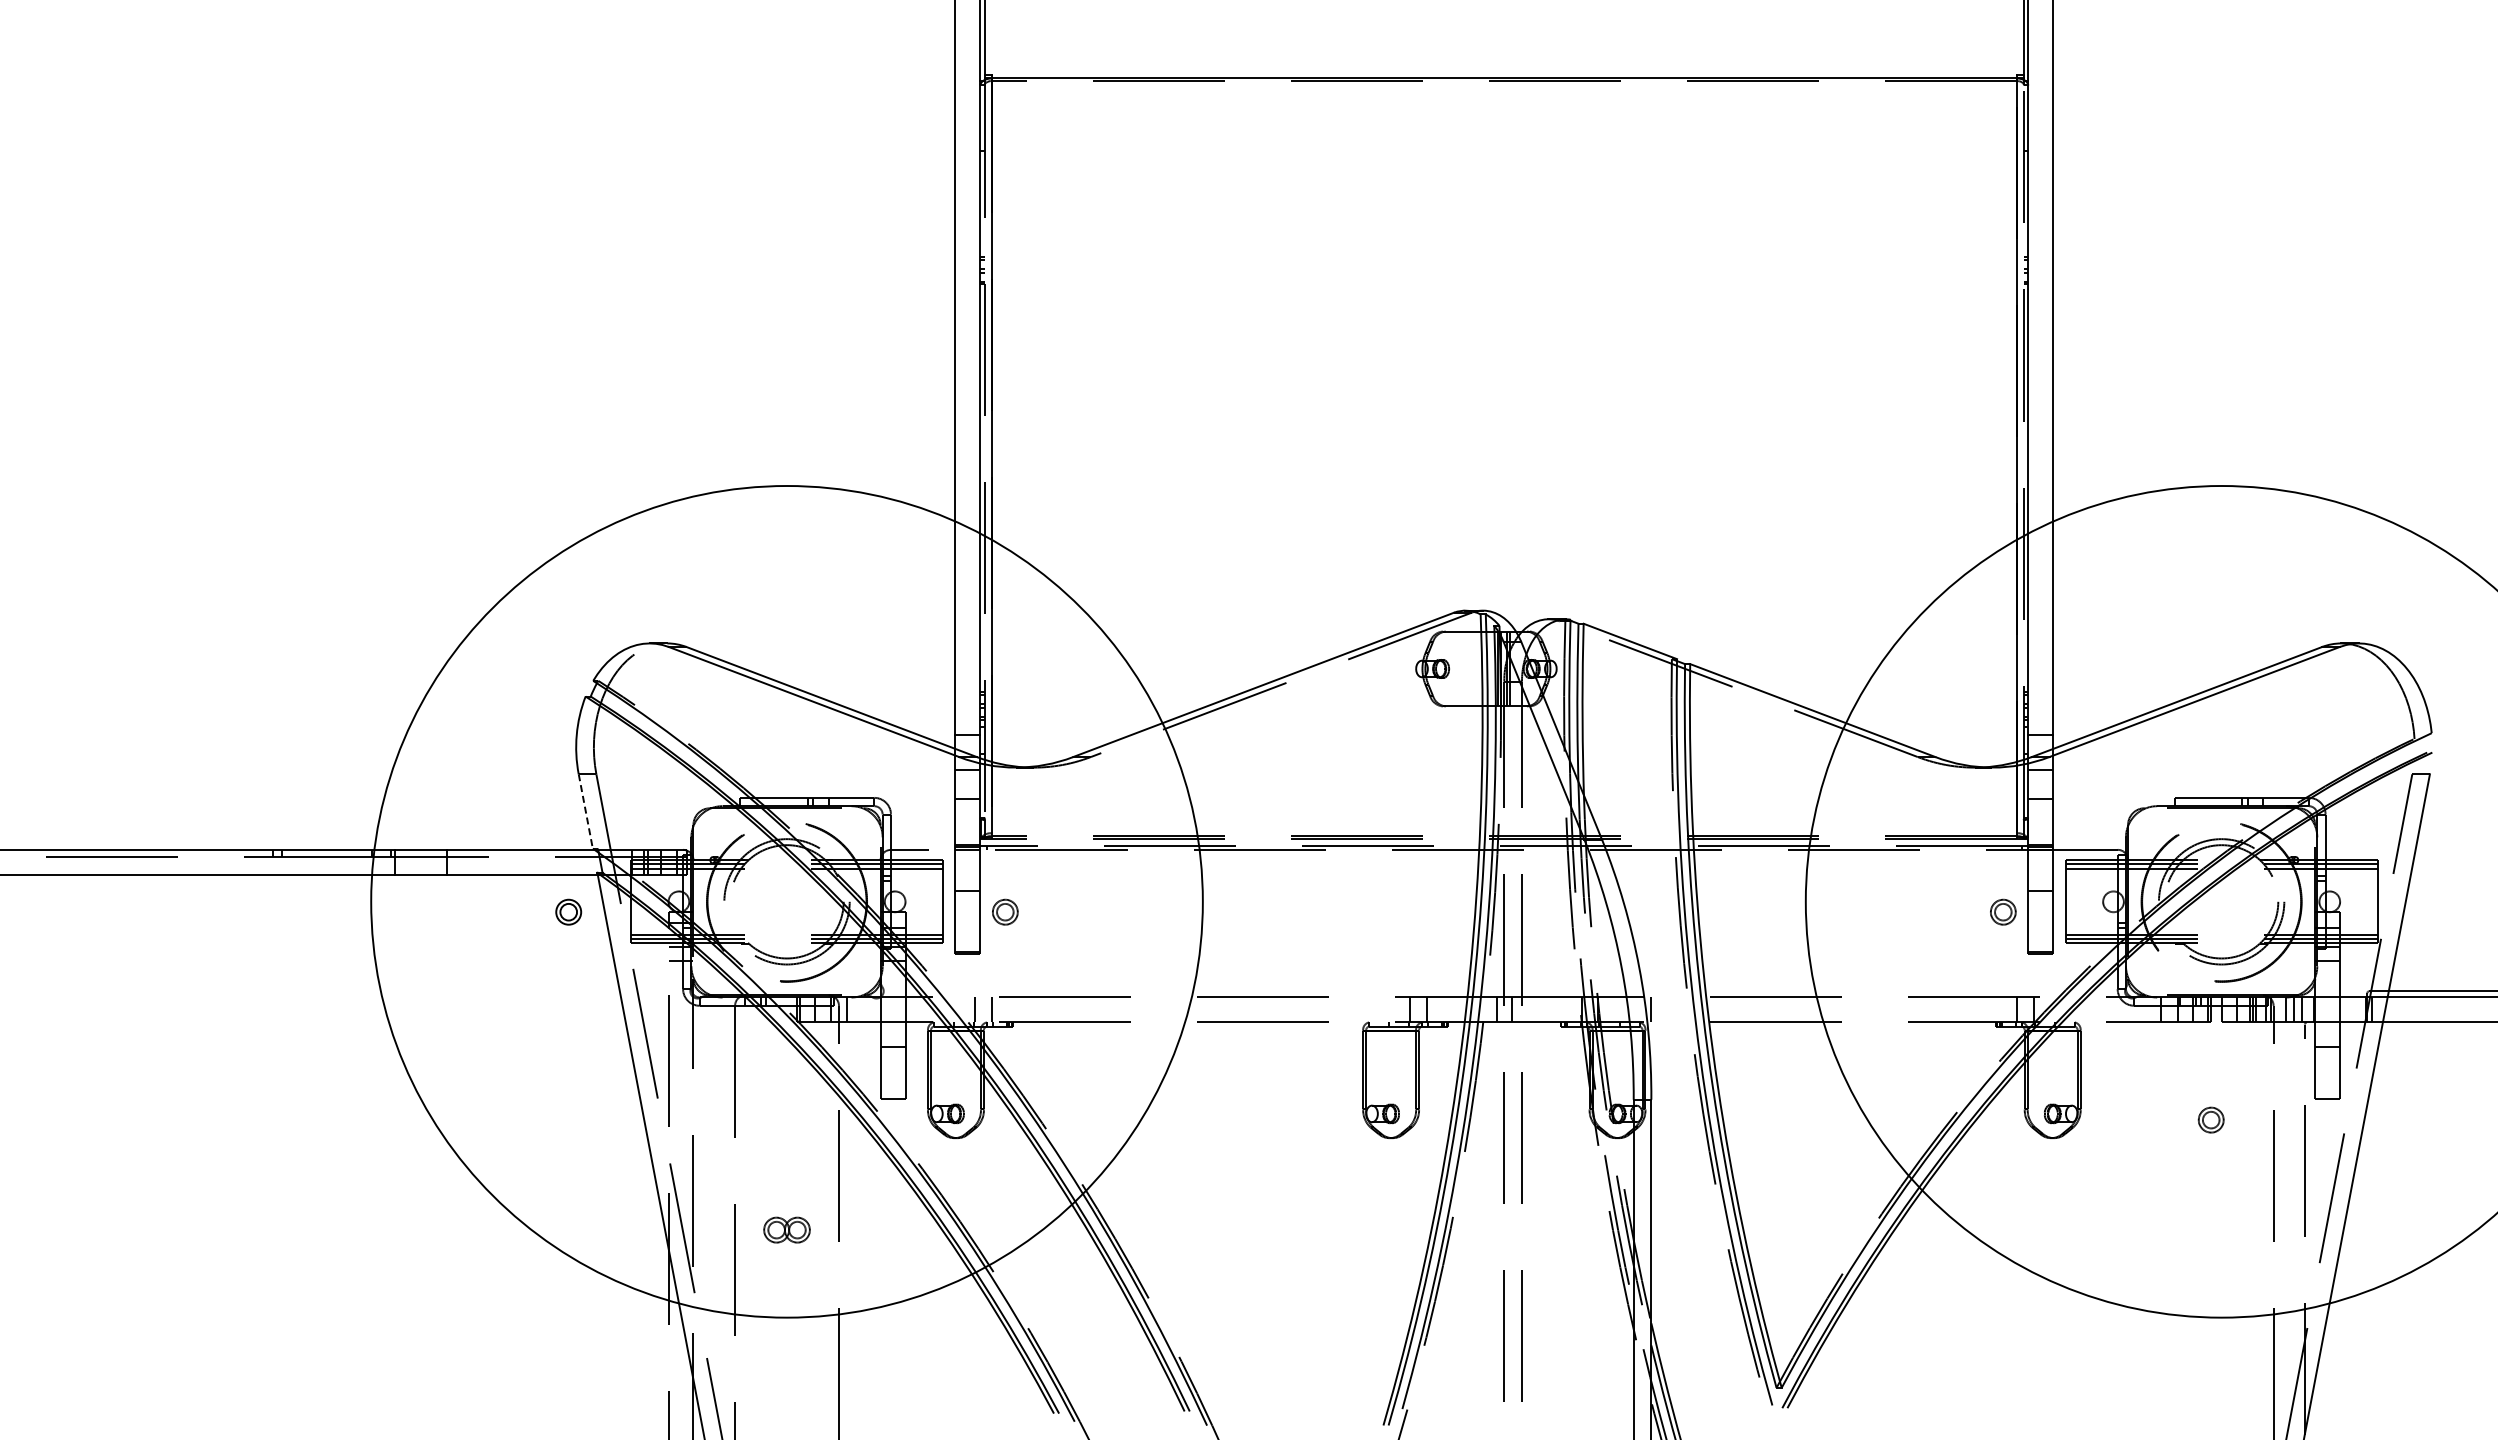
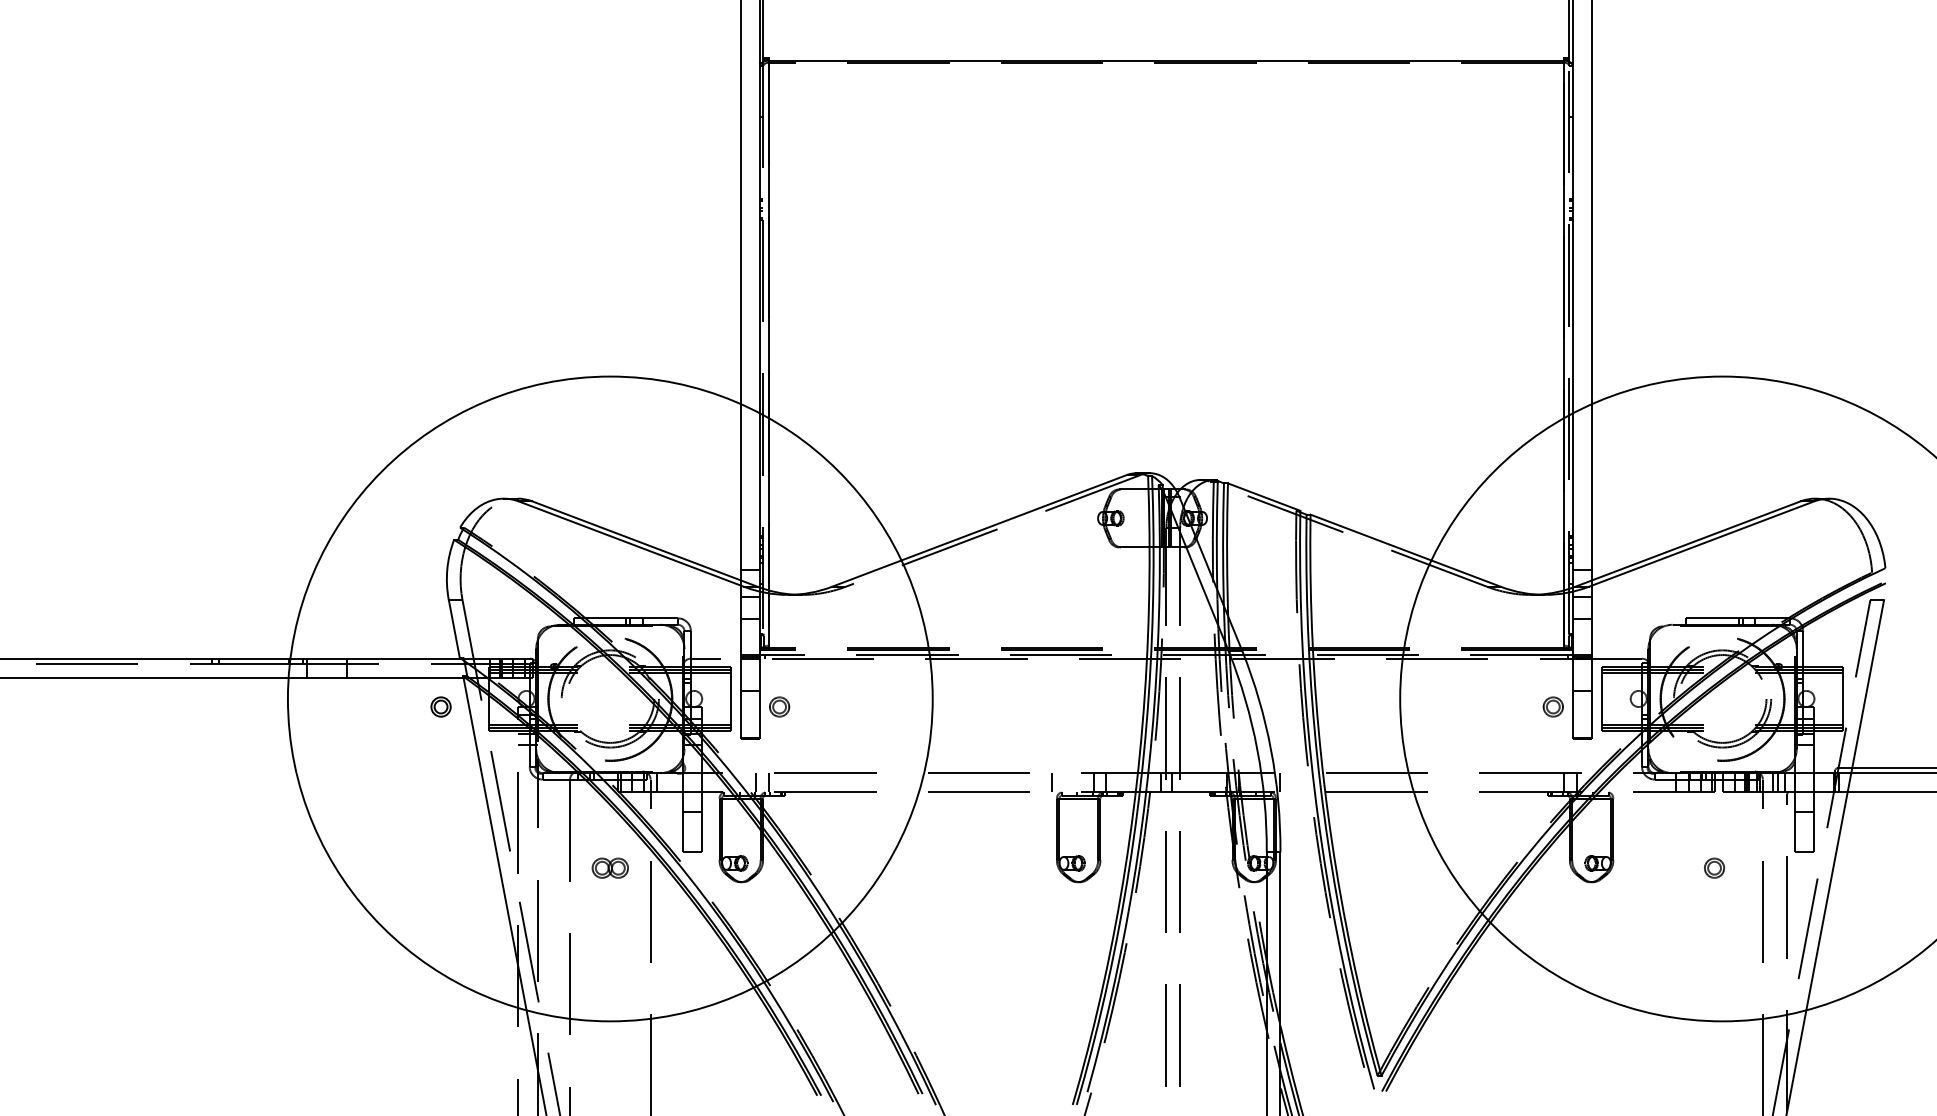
line: (585, 811) -> (454, 628), dashed -> solid
line: (1357, 1009) -> (1052, 782), added
part: (786, 1229) -> (609, 867), moved

